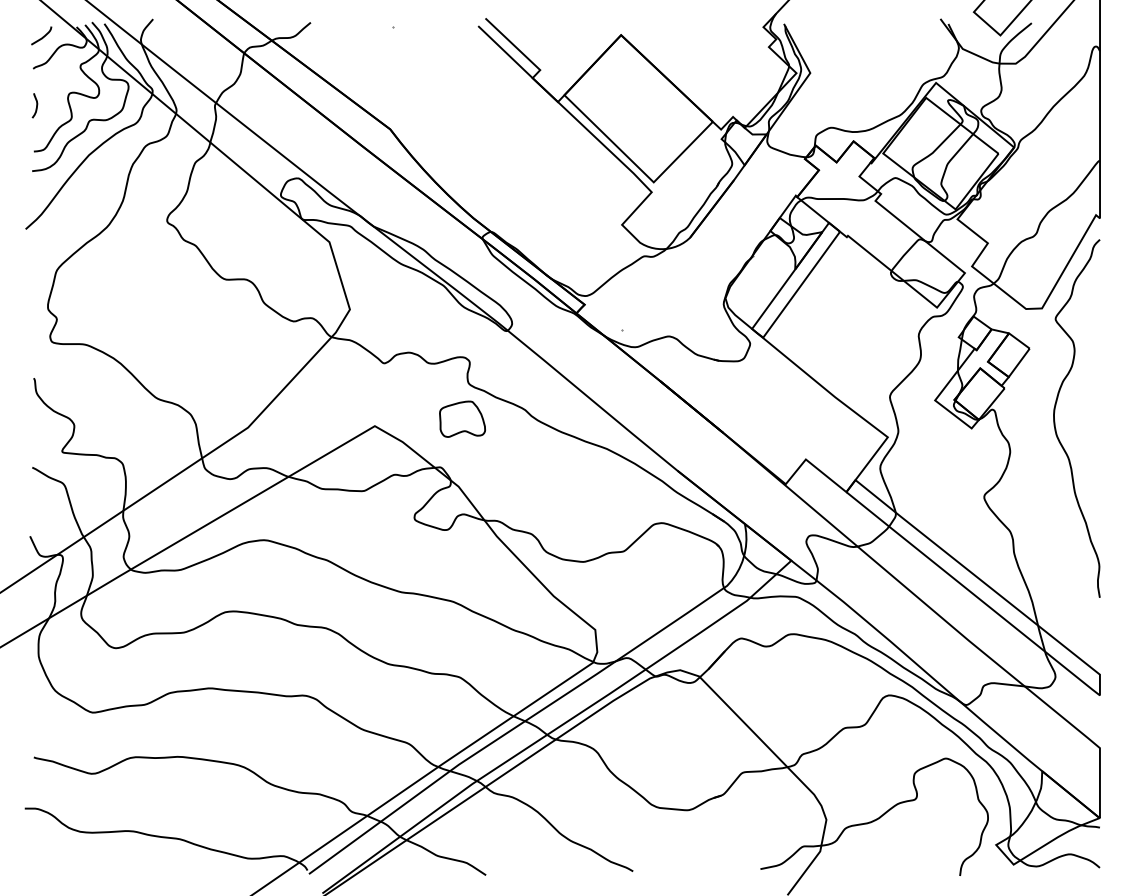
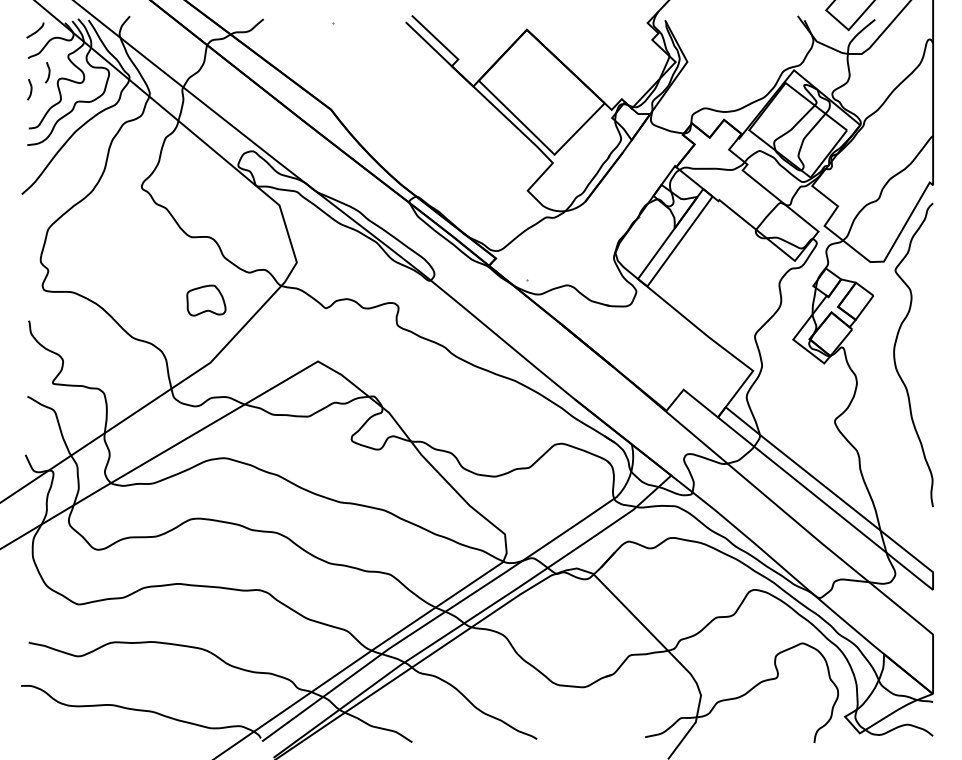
curve: (57, 85) -> (48, 72), added
part: (462, 419) -> (206, 300), moved

